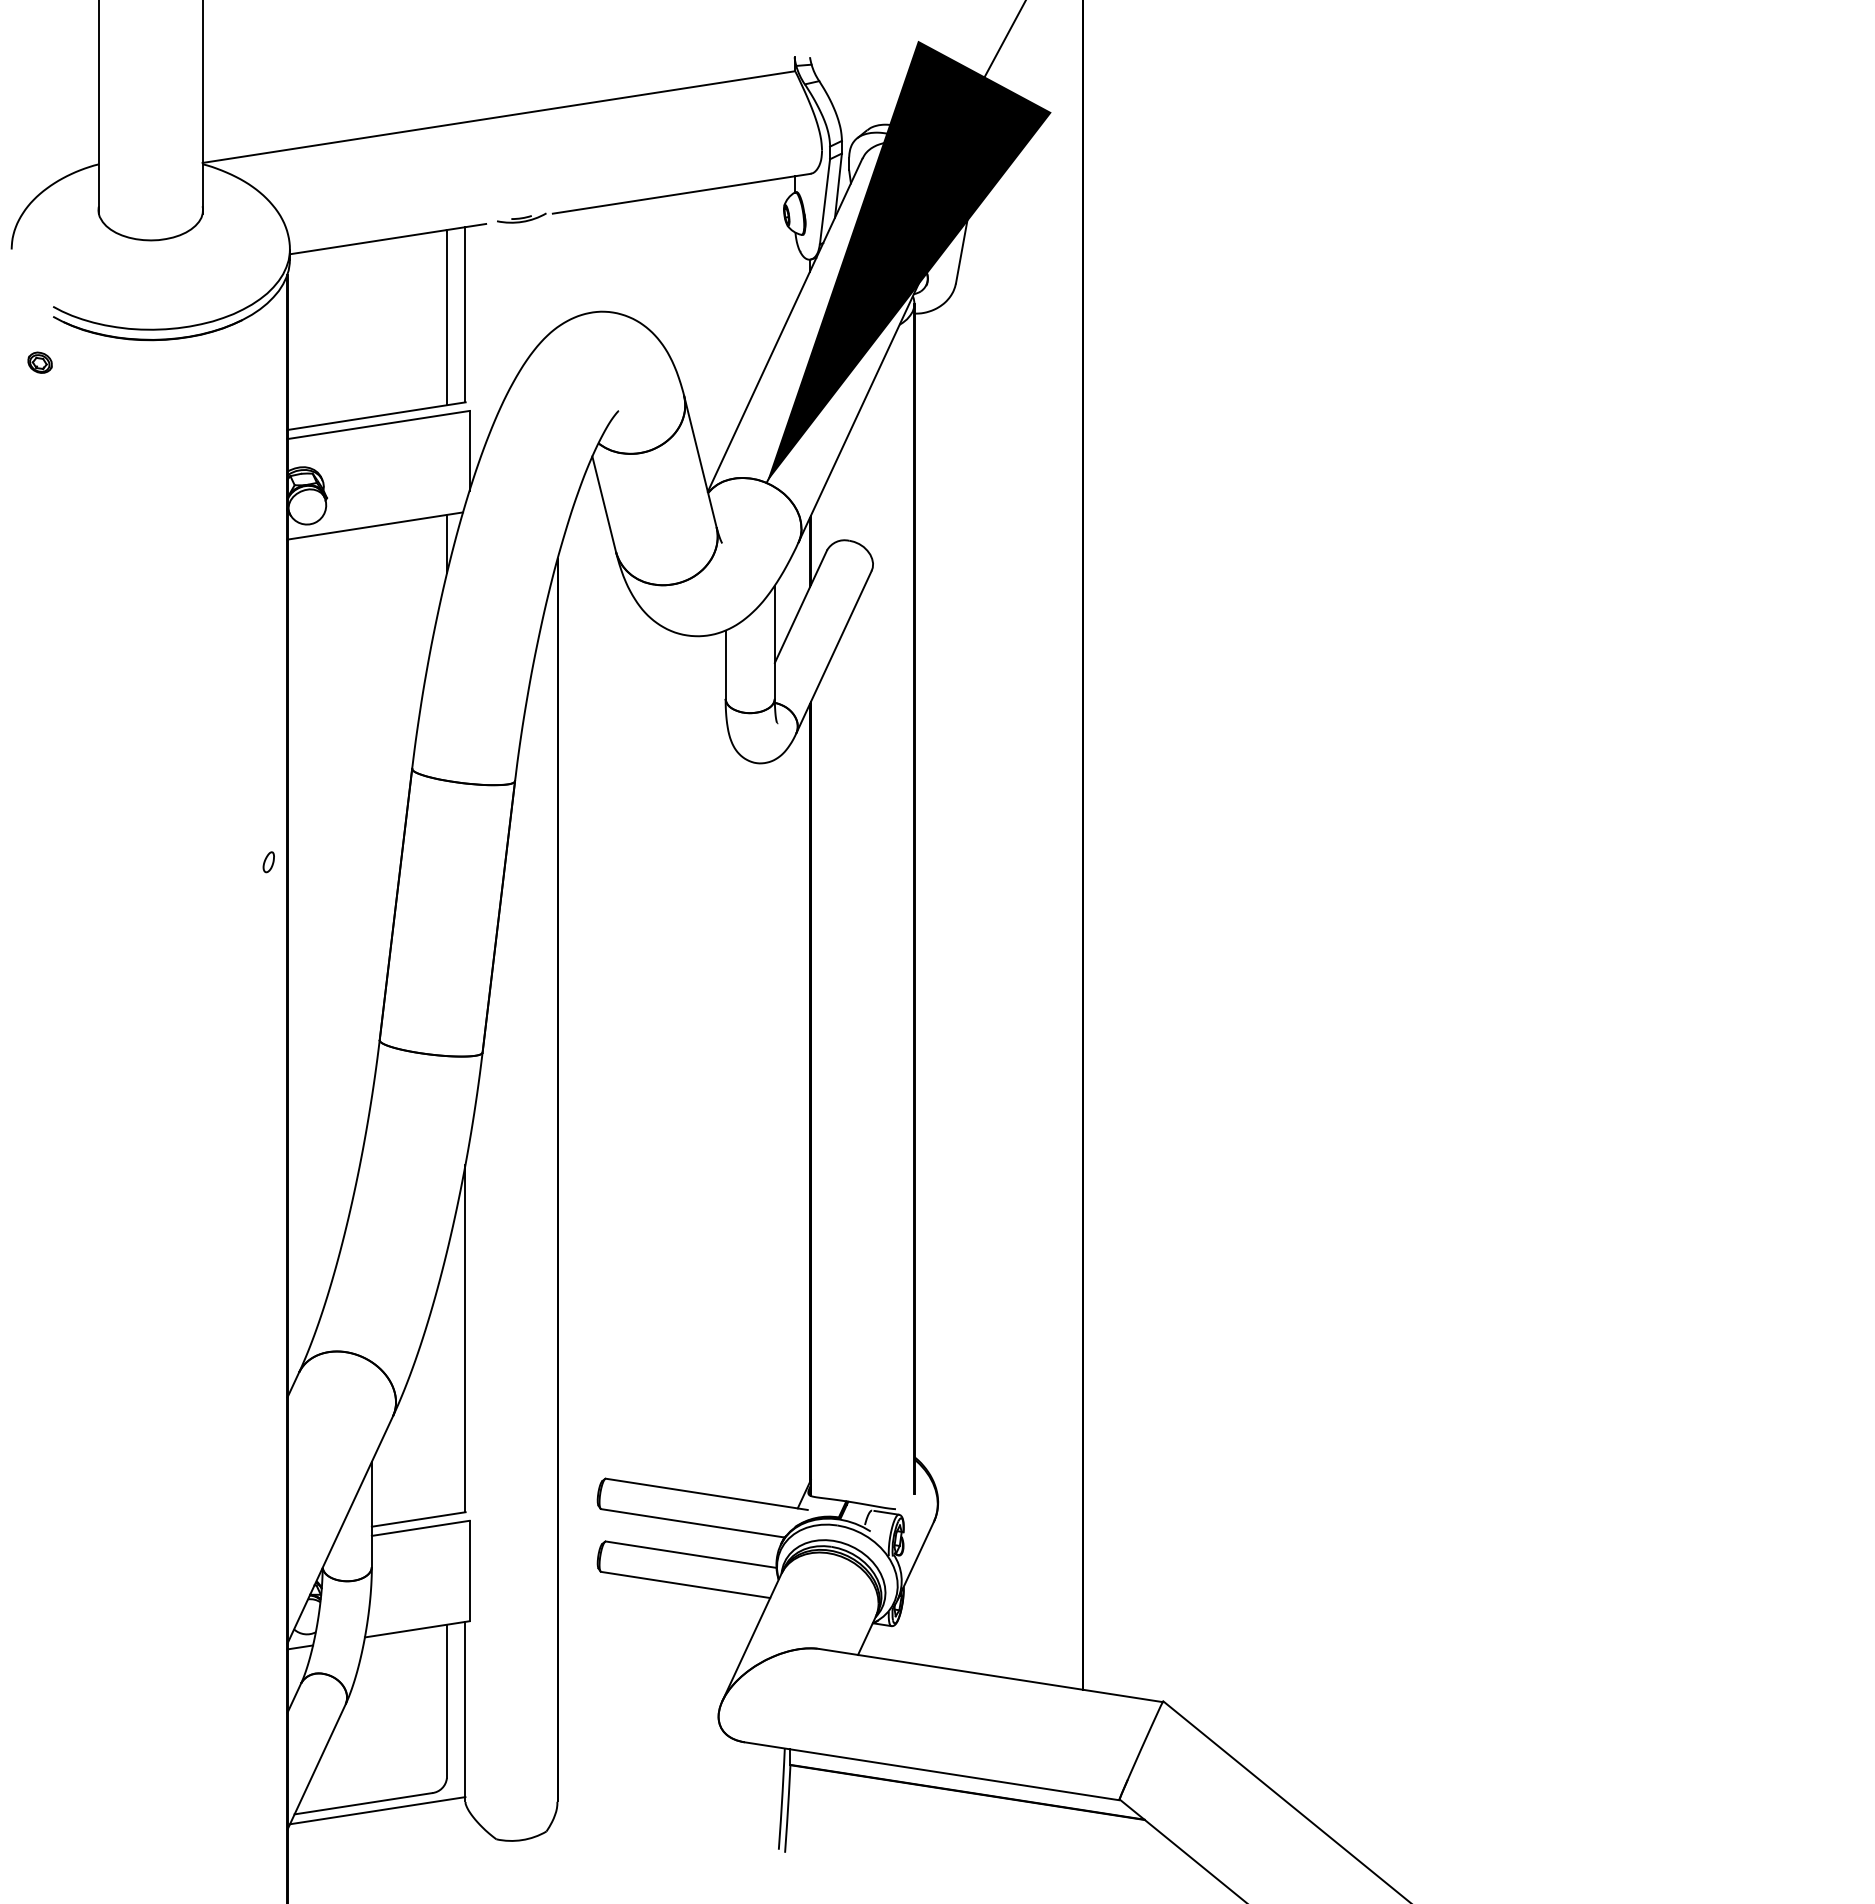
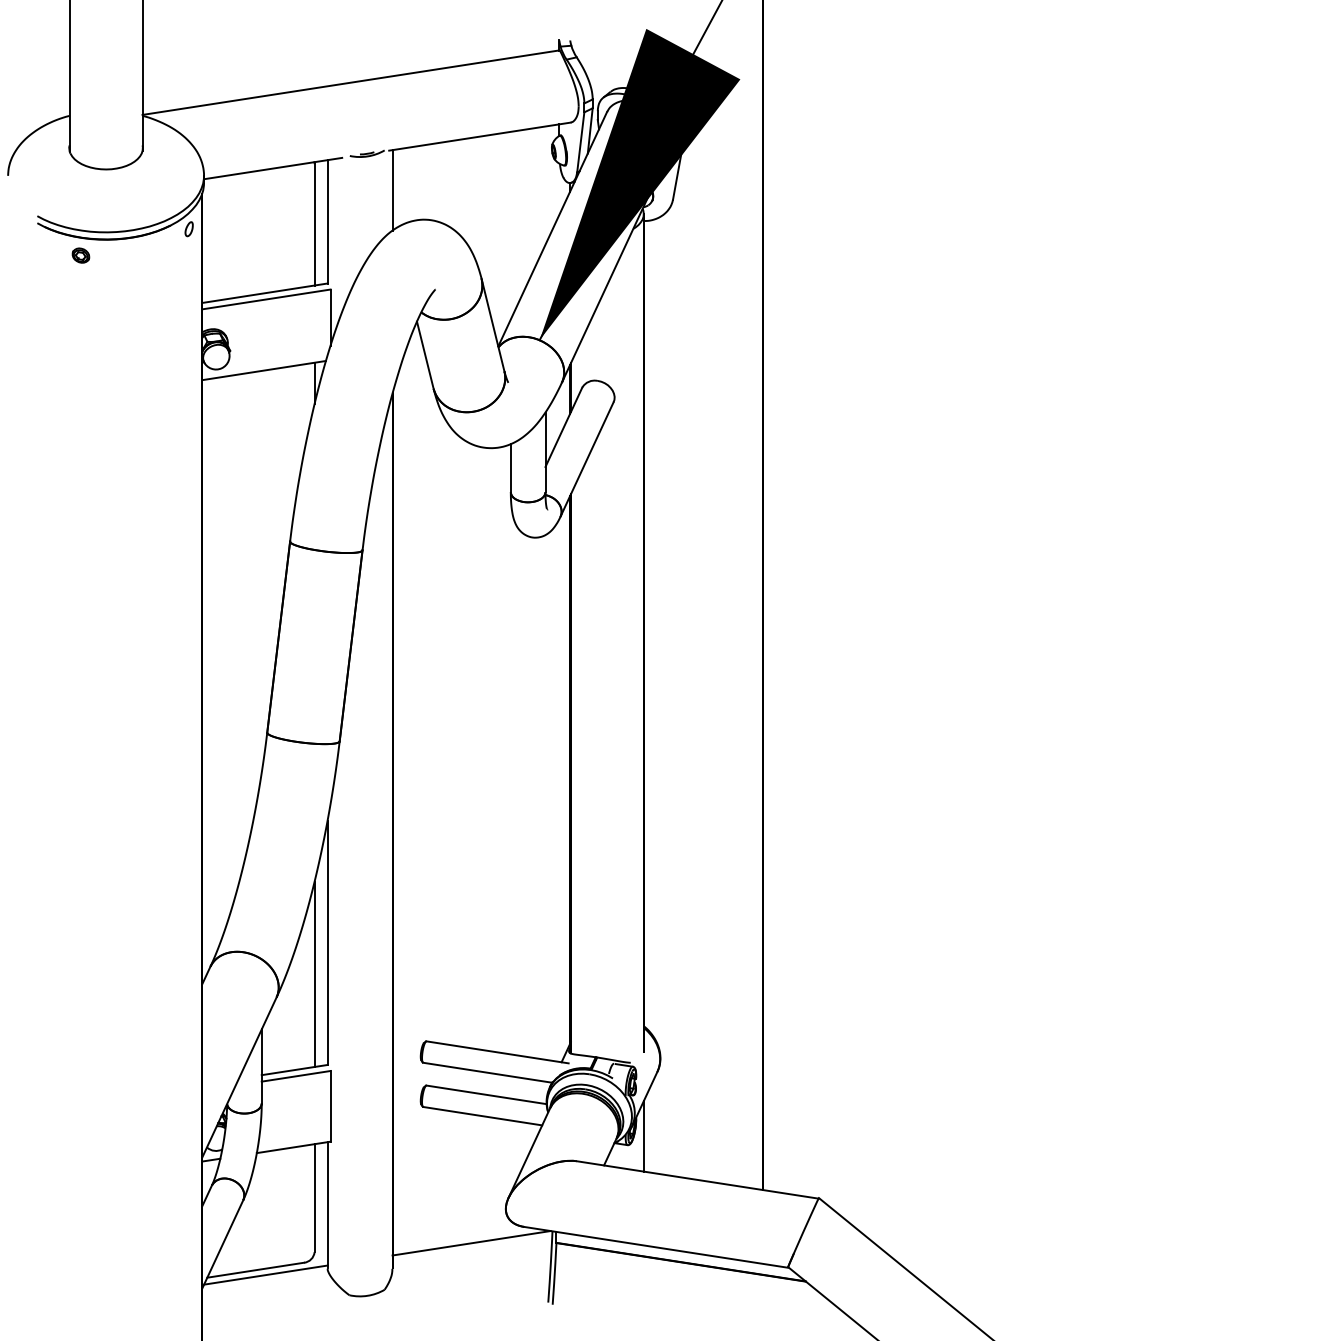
line: (557, 269) -> (392, 189), added
part: (39, 362) -> (80, 255), moved
part: (268, 862) -> (188, 229), moved
line: (446, 1383) -> (314, 974), added
line: (914, 1613) -> (643, 1136), added
line: (669, 1765) -> (471, 1243), added

